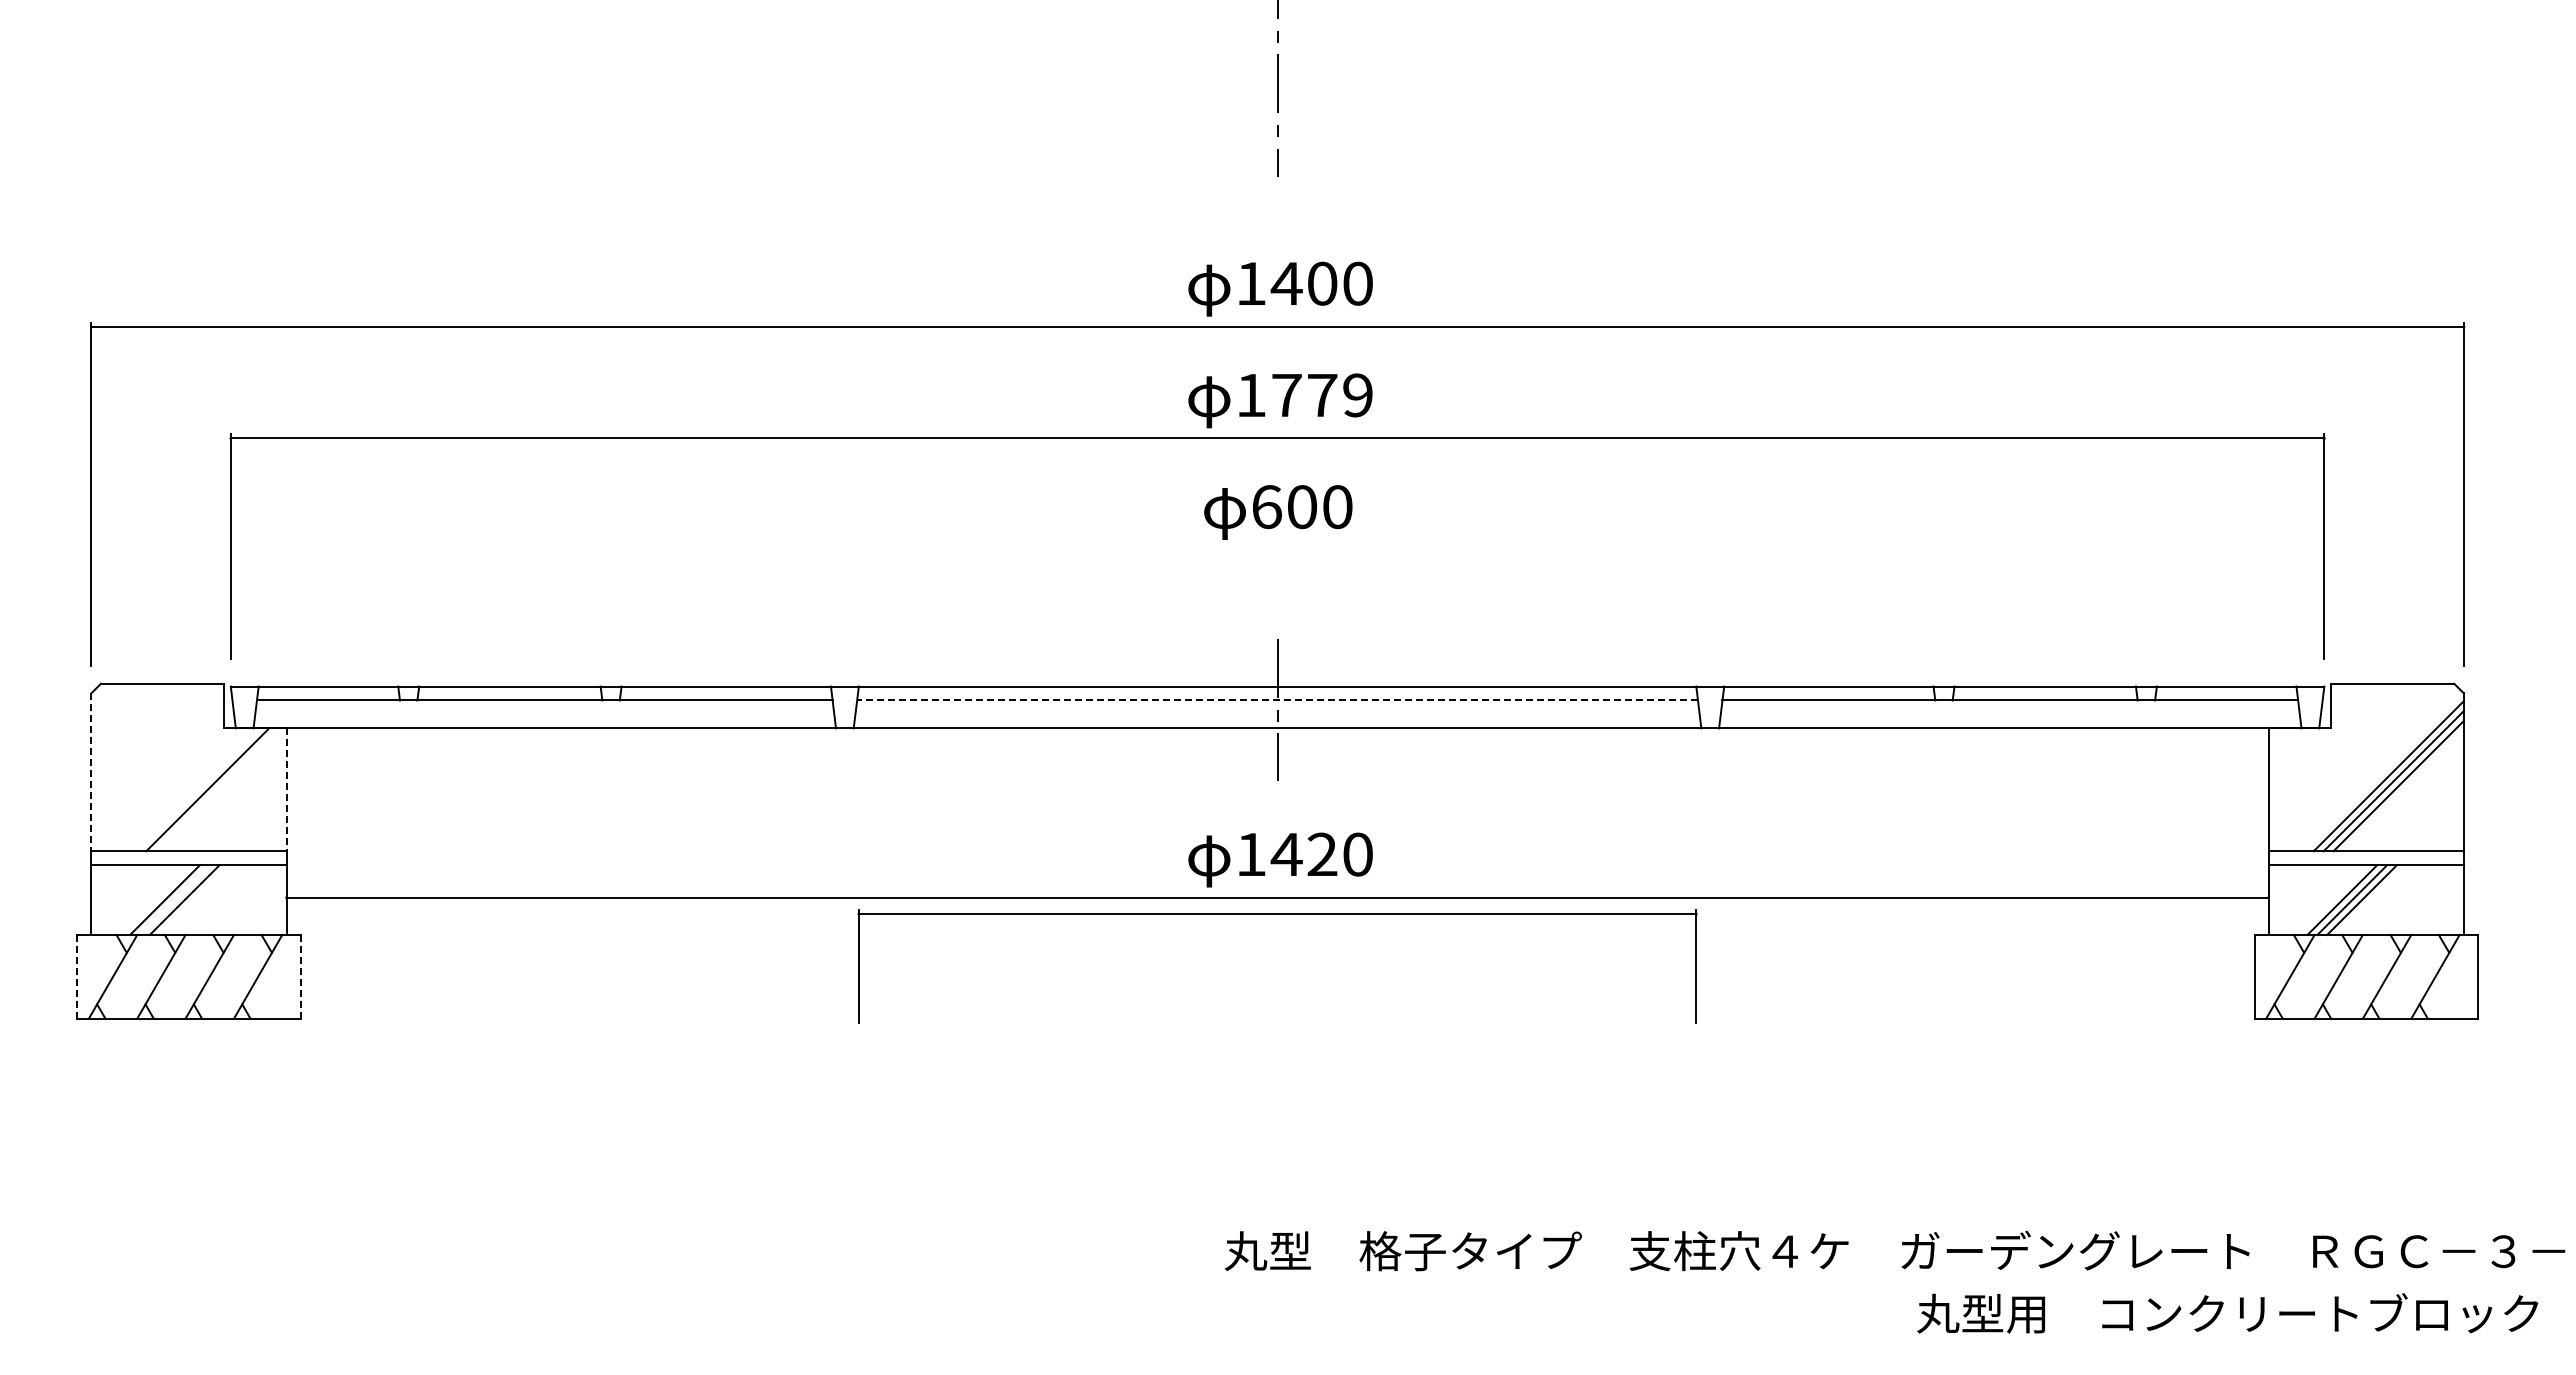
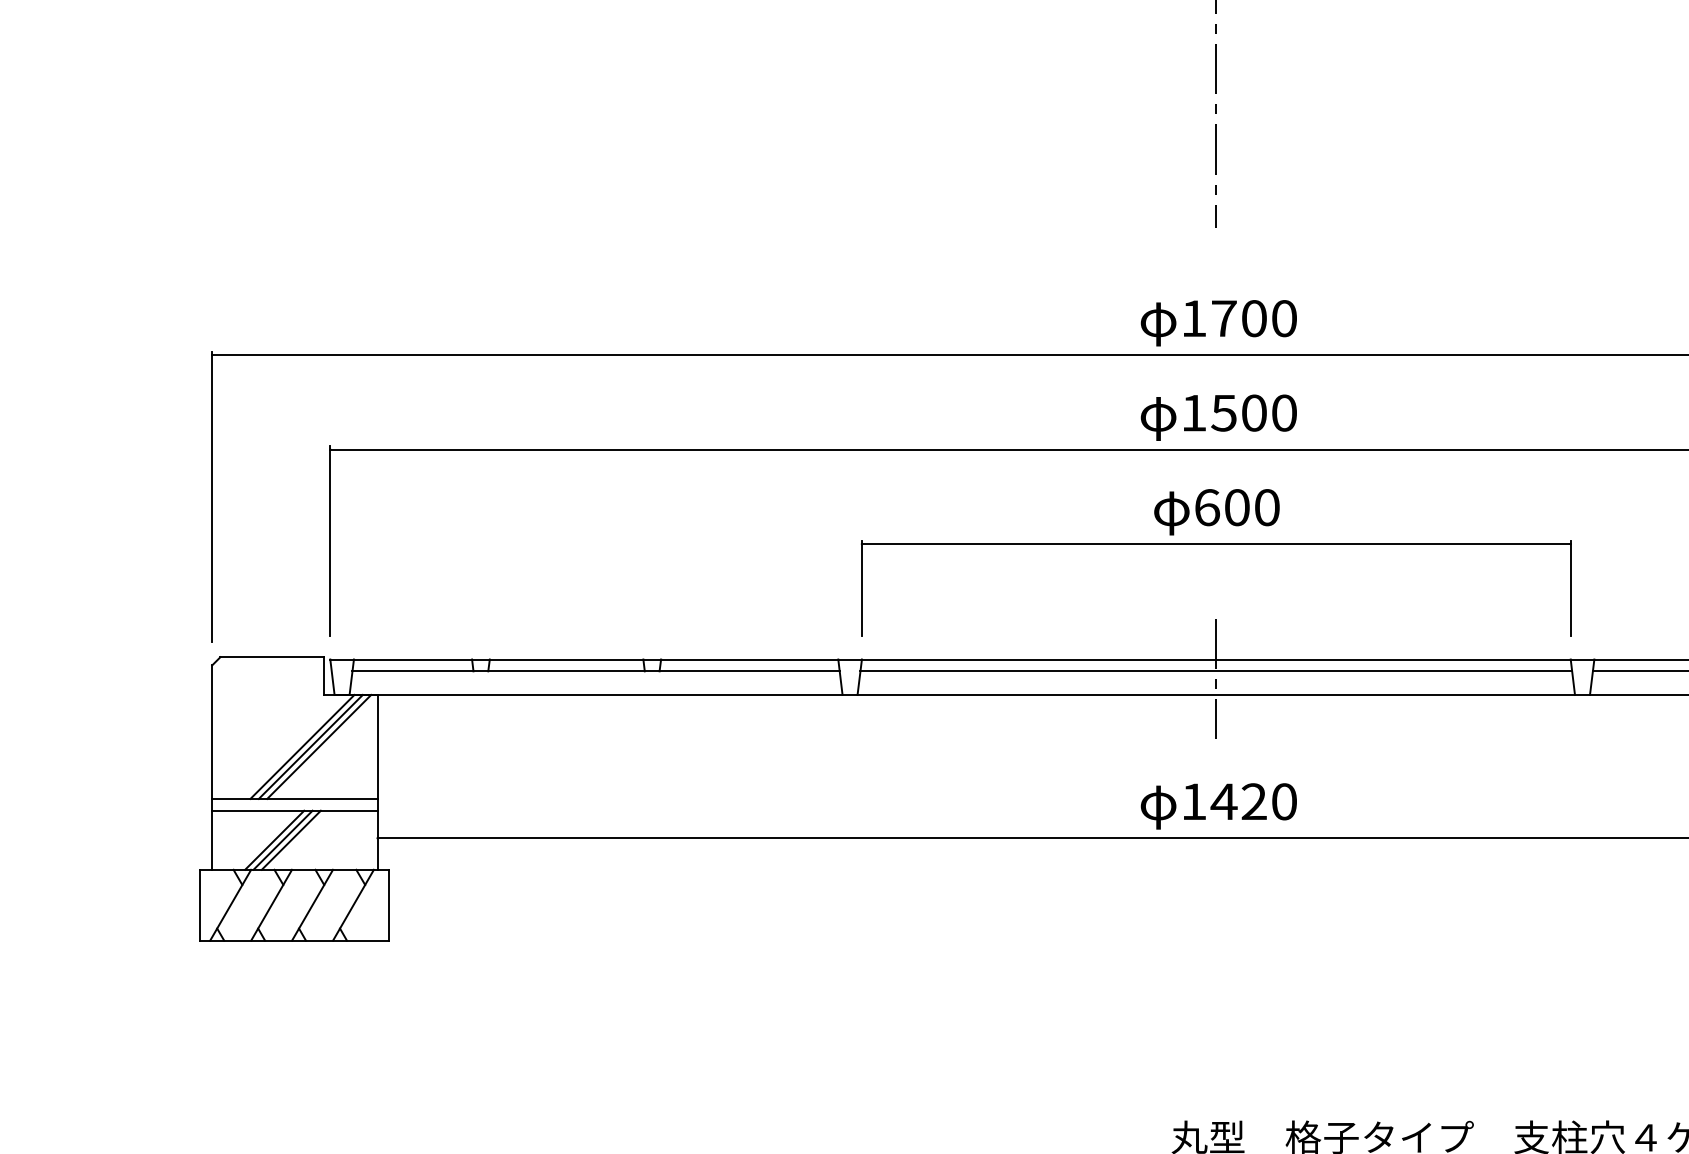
text: (1286, 283) -> (1223, 318), 1400 -> 1700
text: (1321, 395) -> (1253, 413), 1779 -> 1500
line: (1277, 700) -> (1216, 671), dashed -> solid
line: (91, 772) -> (212, 732), dashed -> solid
line: (197, 789) -> (302, 746), added
line: (217, 789) -> (319, 746), added
line: (286, 790) -> (377, 747), dashed -> solid
line: (174, 899) -> (282, 839), added
part: (1277, 914) -> (1216, 544), moved
line: (77, 976) -> (200, 904), dashed -> solid
line: (300, 976) -> (389, 904), dashed -> solid

